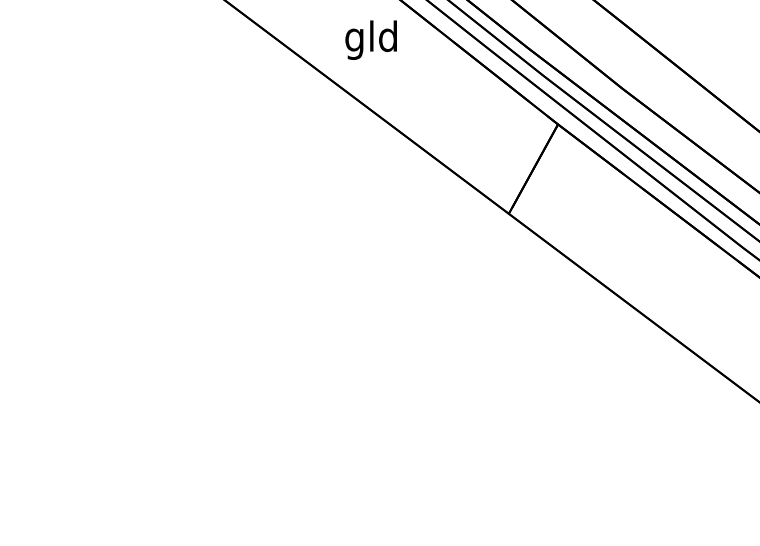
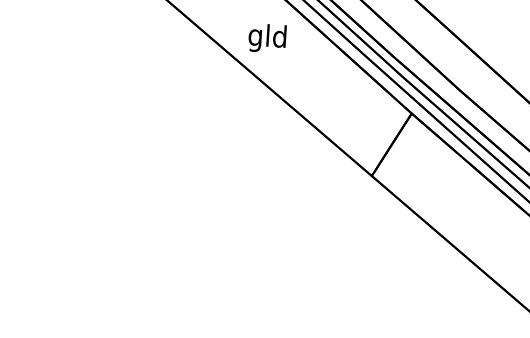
text: (370, 39) -> (266, 37), moved

